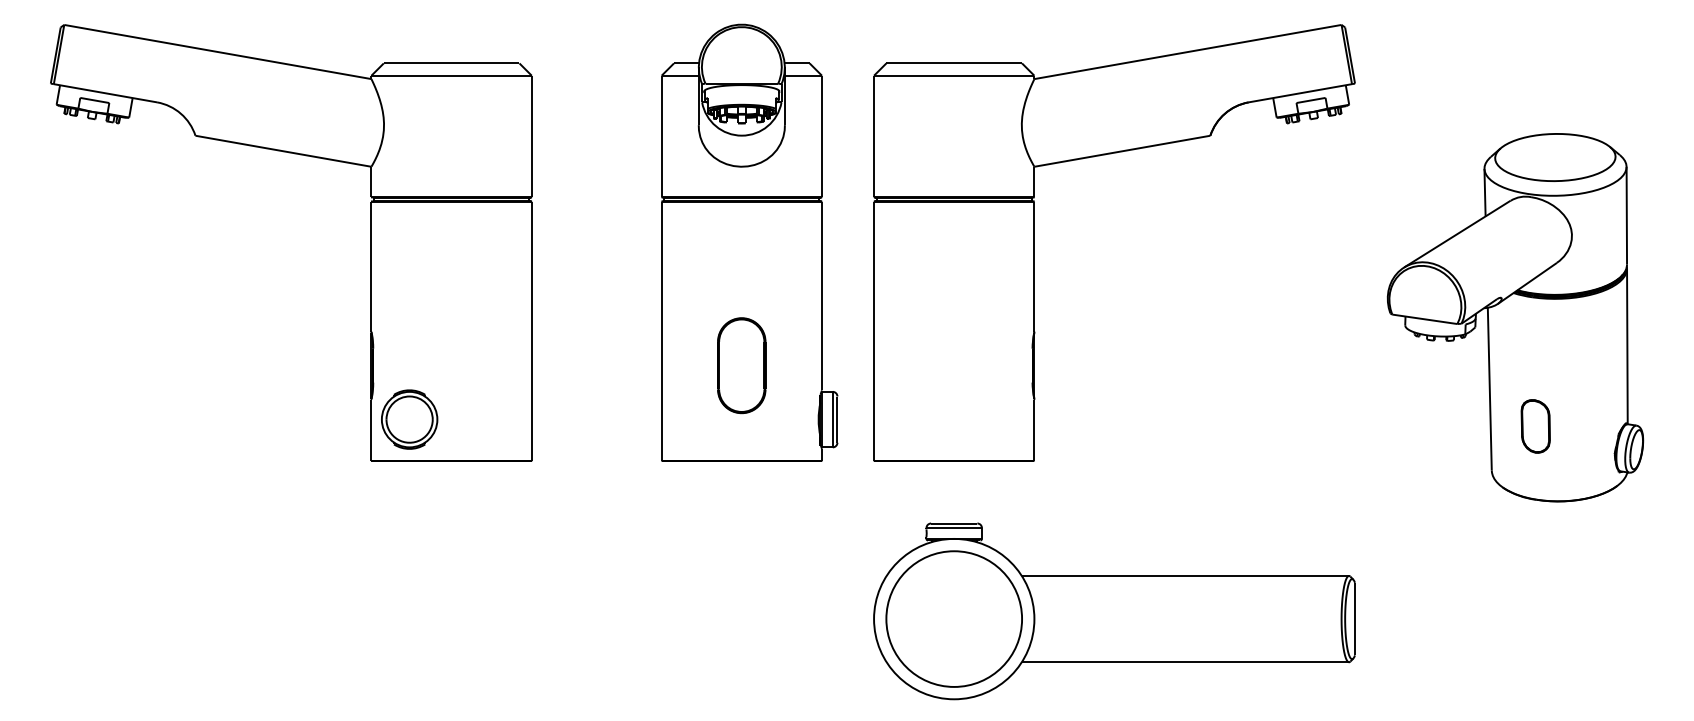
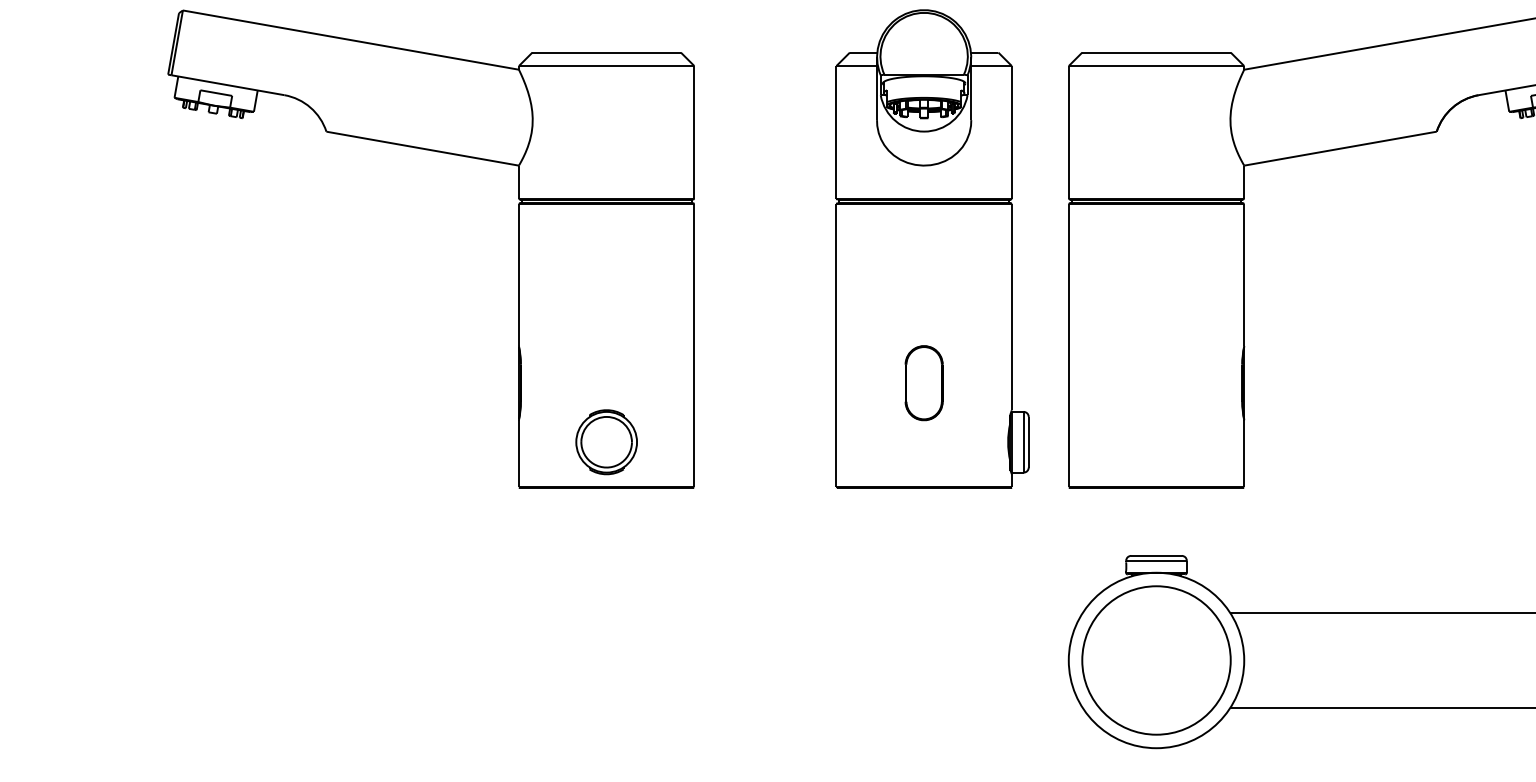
part: (741, 365) -> (923, 383), size x0.71
part: (409, 419) -> (606, 442), moved

